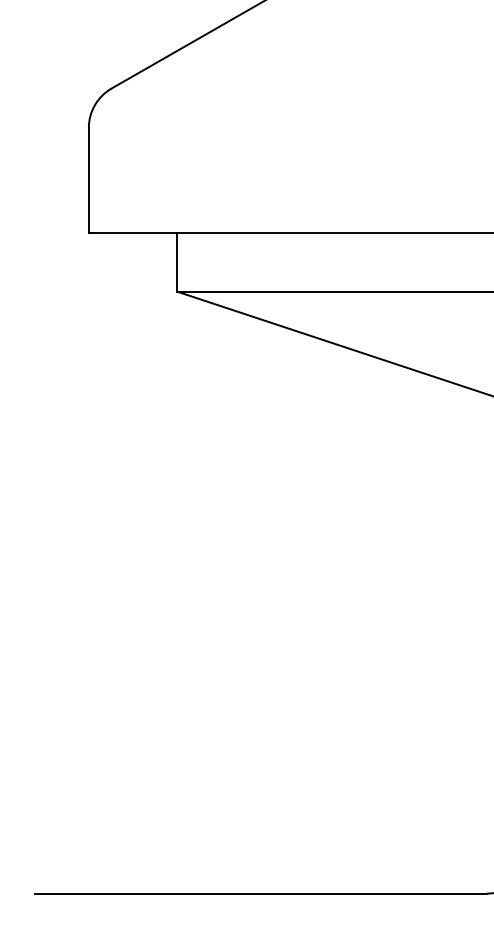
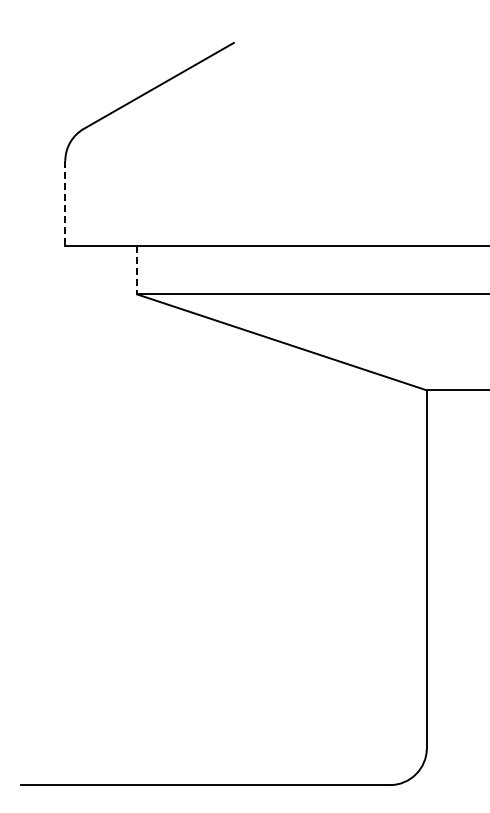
line: (89, 180) -> (65, 203), solid -> dashed
line: (177, 262) -> (137, 270), solid -> dashed

